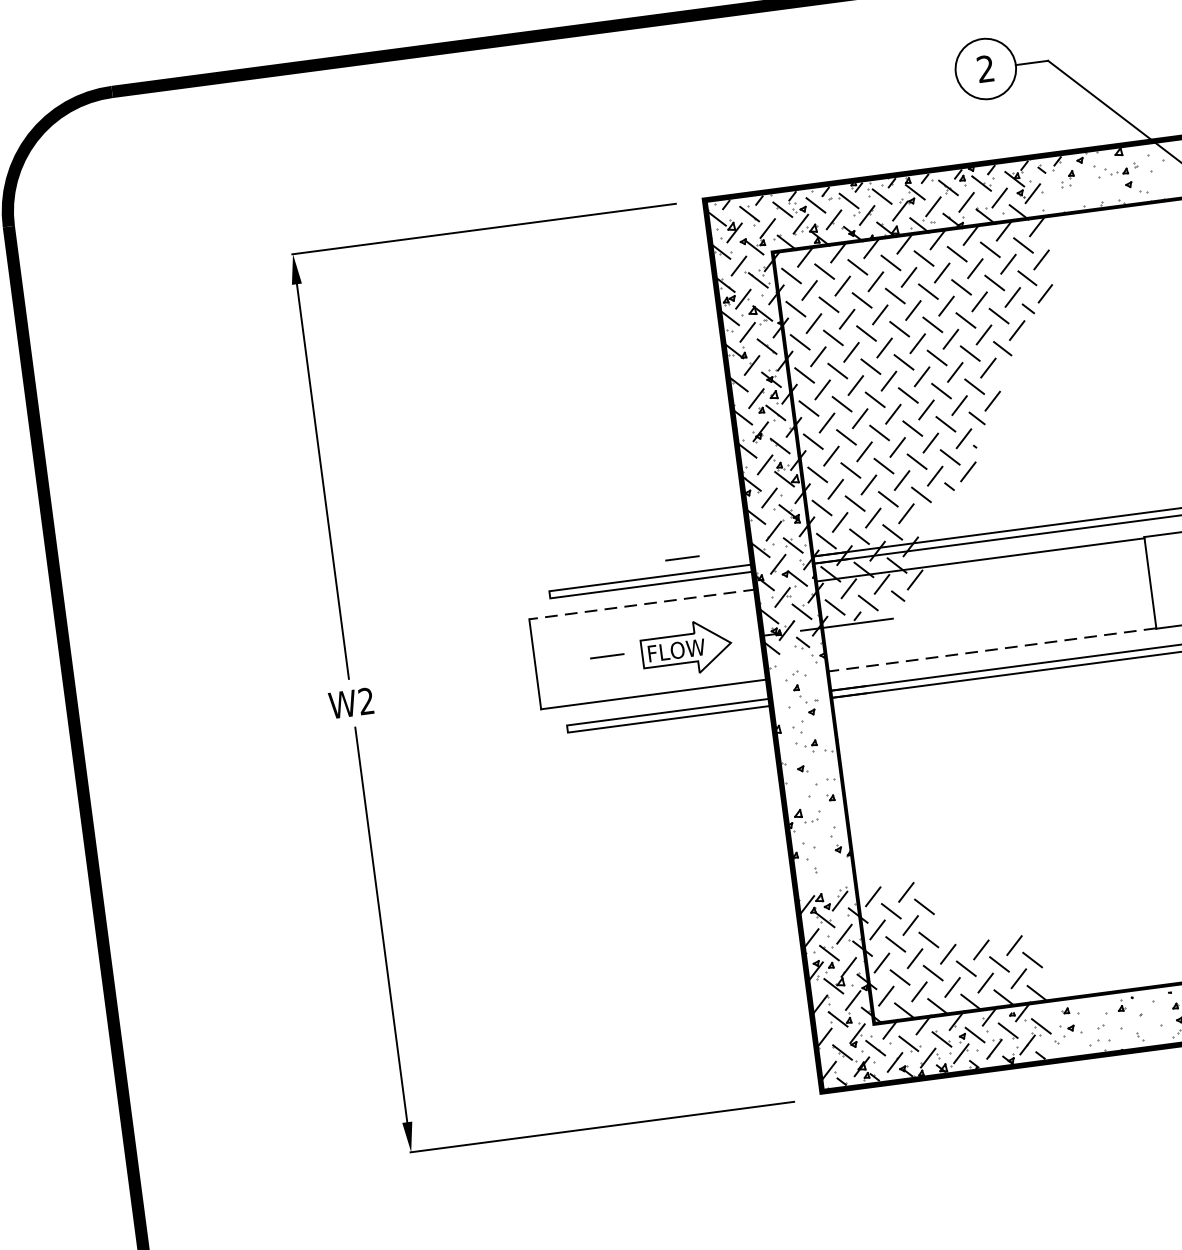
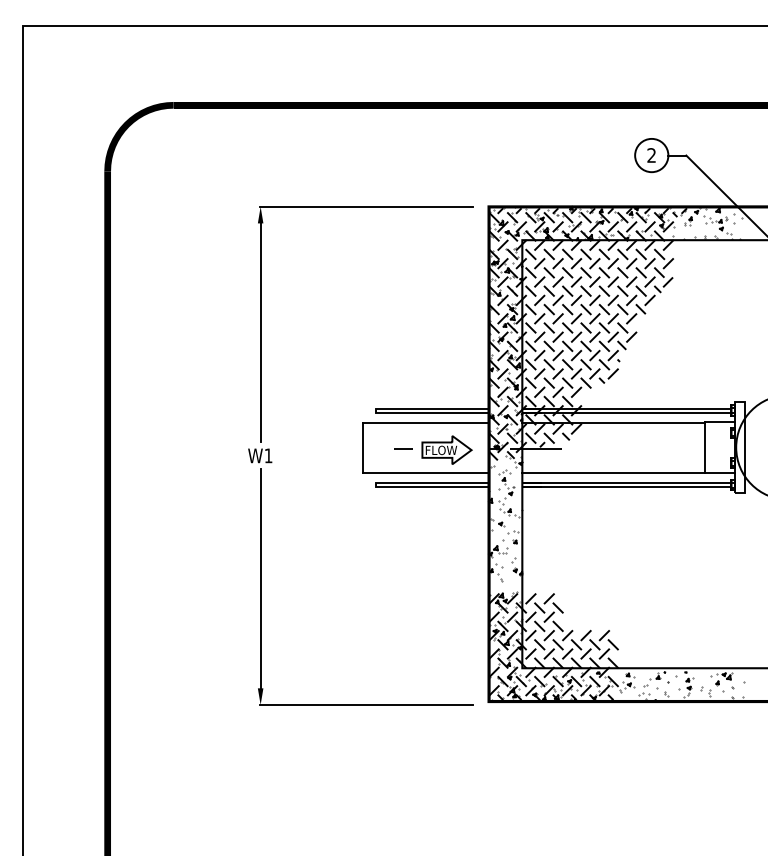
line: (682, 558) -> (451, 400), removed
line: (643, 603) -> (426, 422), dashed -> solid
line: (990, 649) -> (612, 472), dashed -> solid
text: (366, 700) -> (268, 455), W2 -> W1

